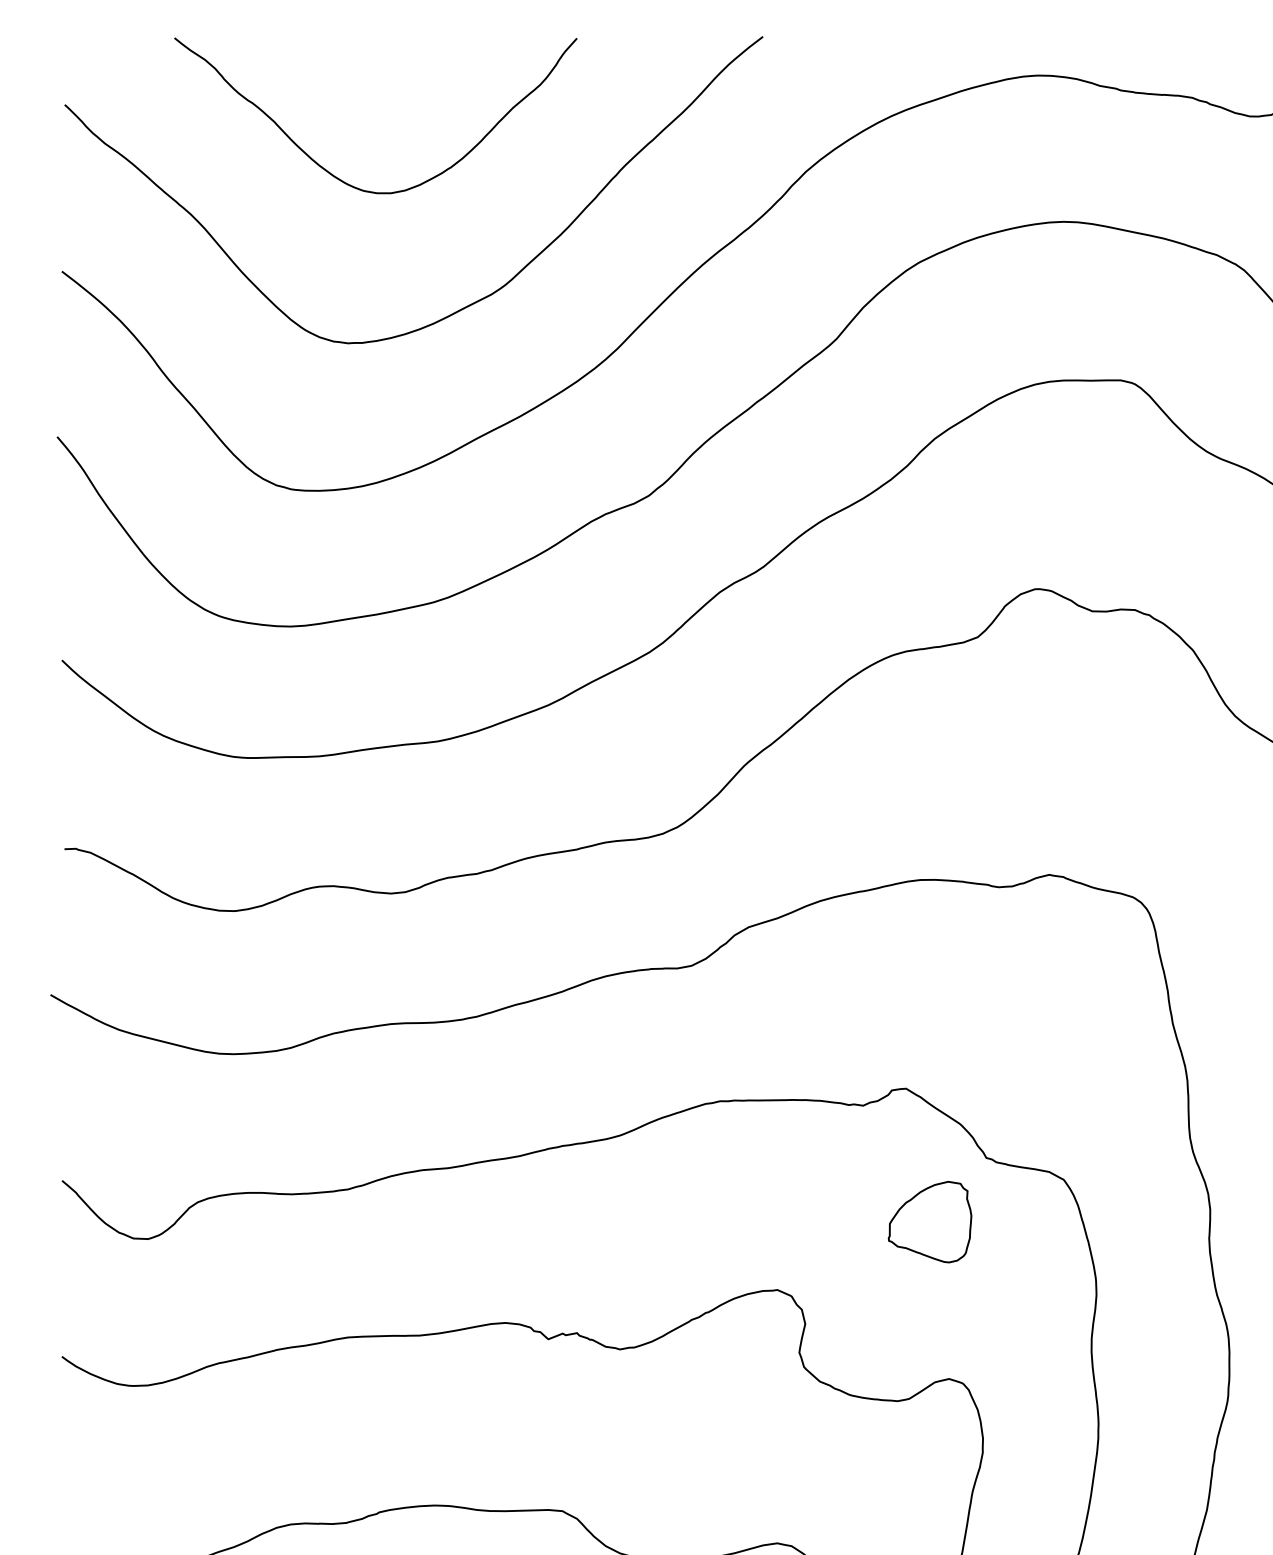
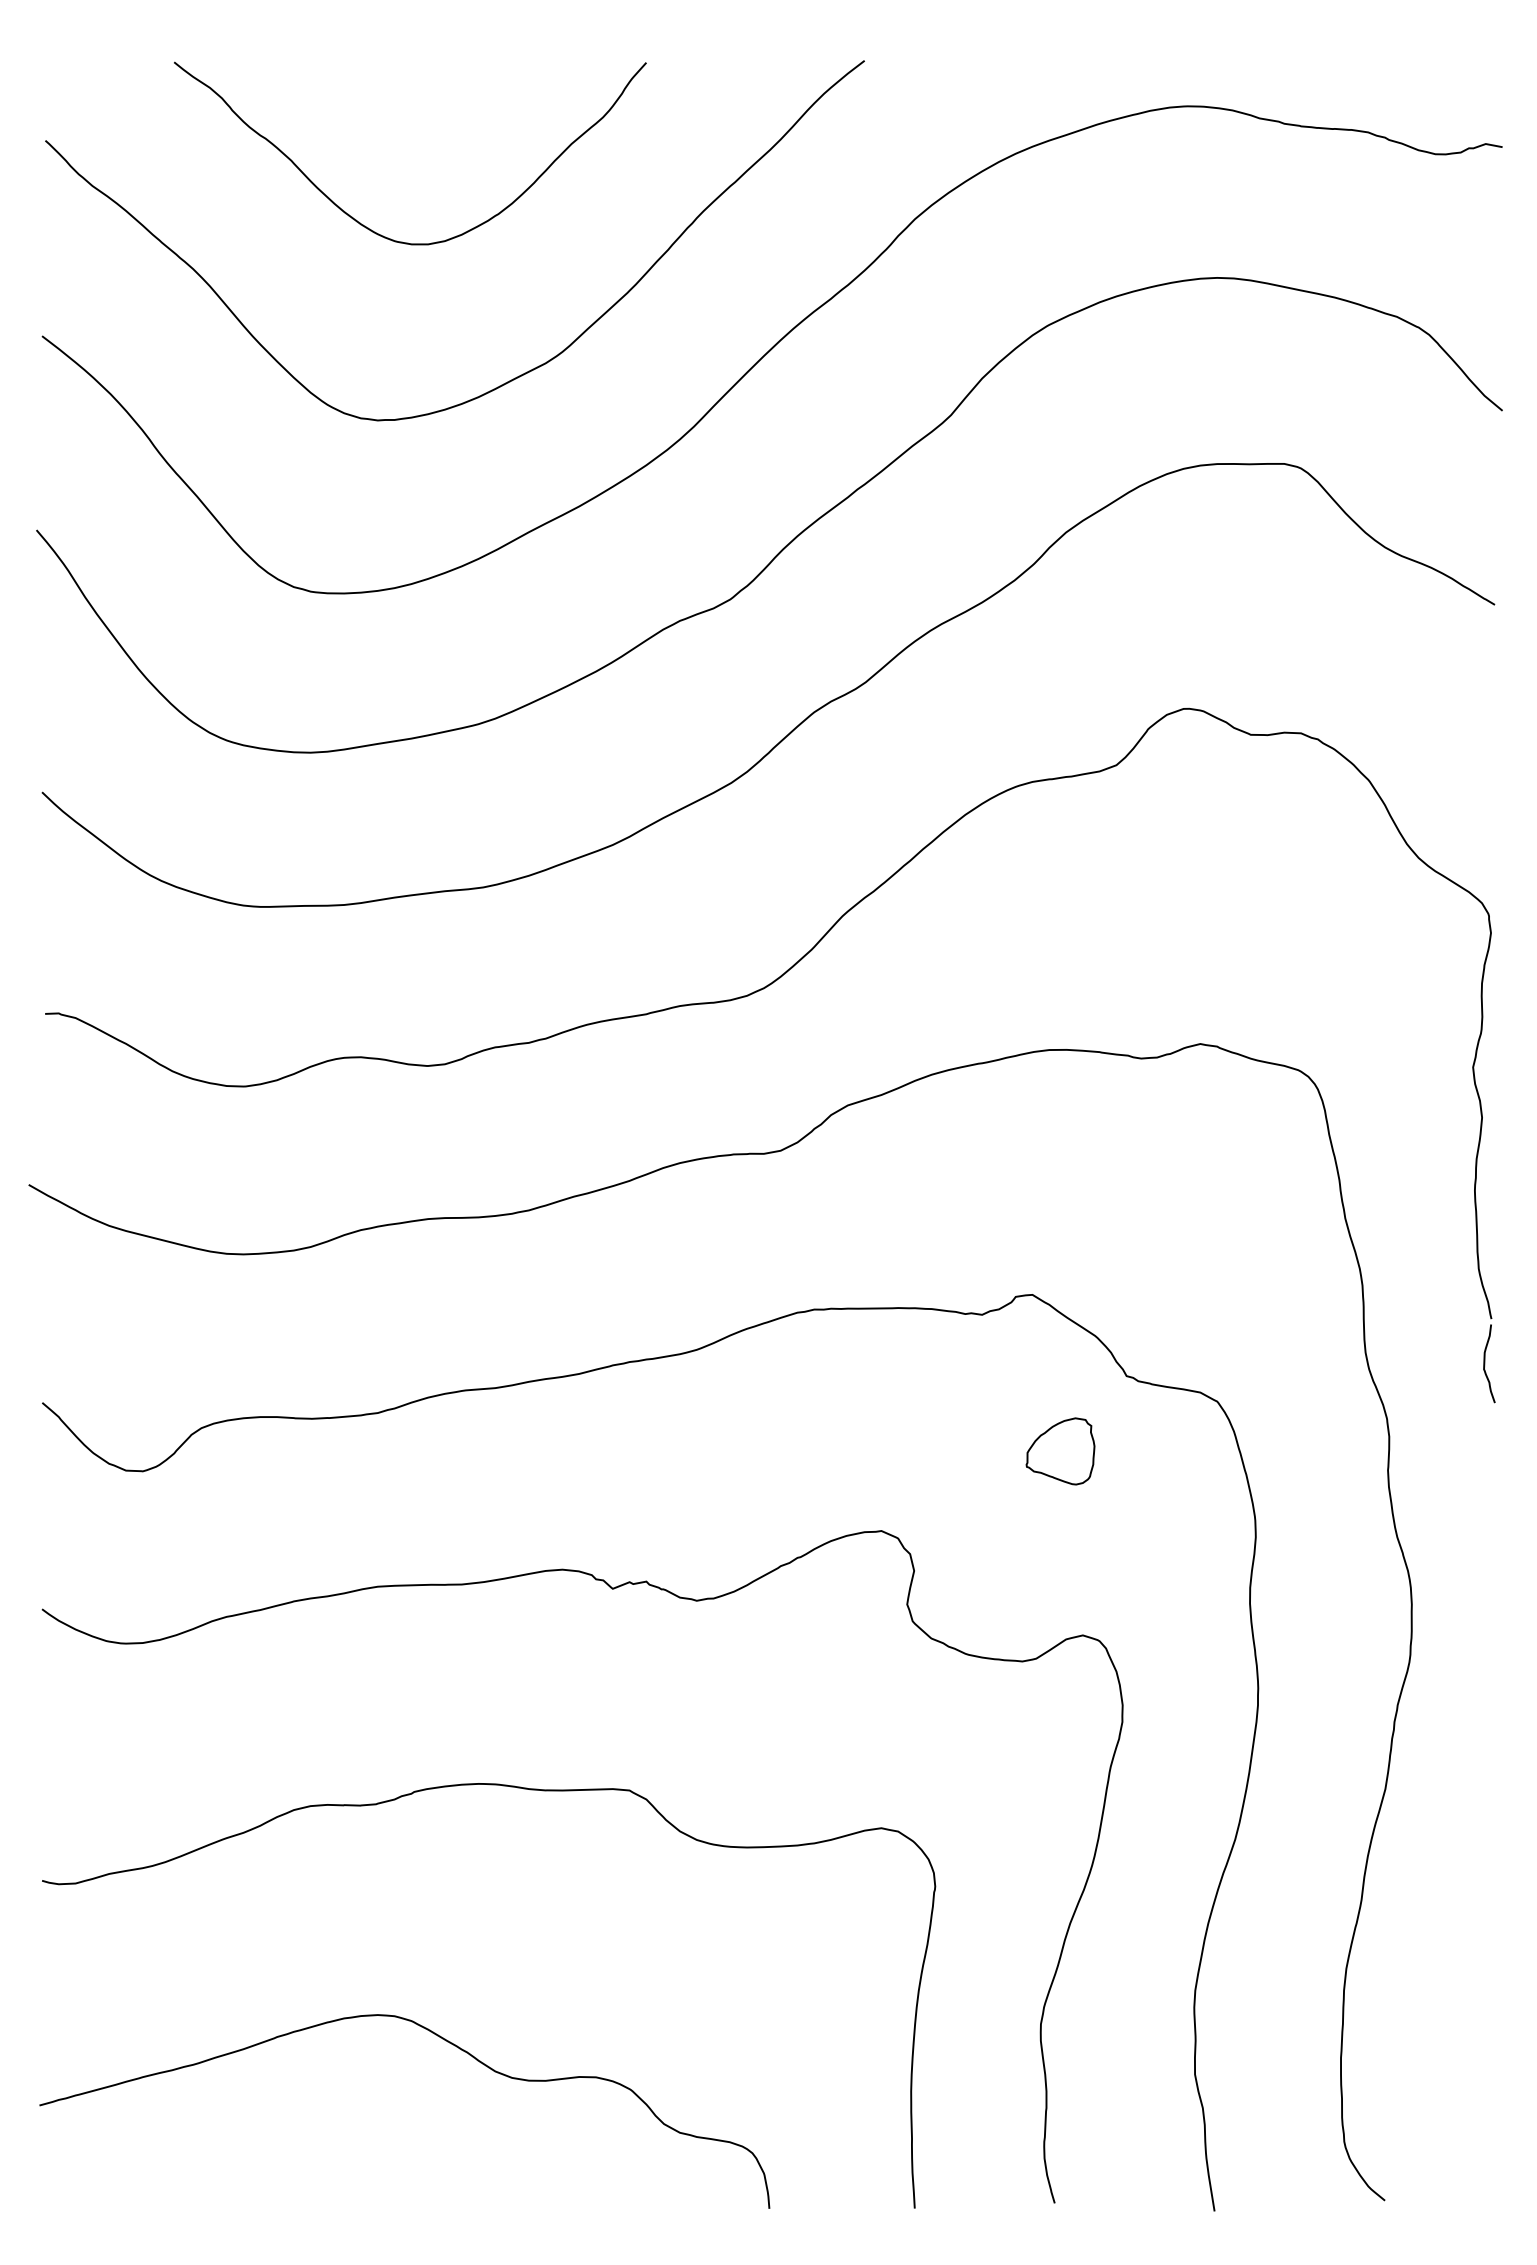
part: (930, 1222) -> (1060, 1451), size x0.7

